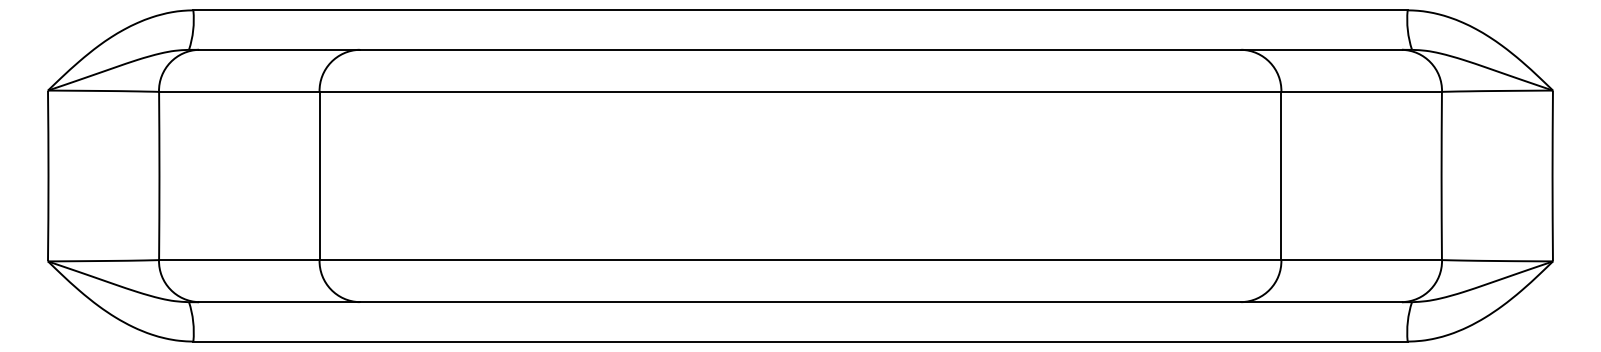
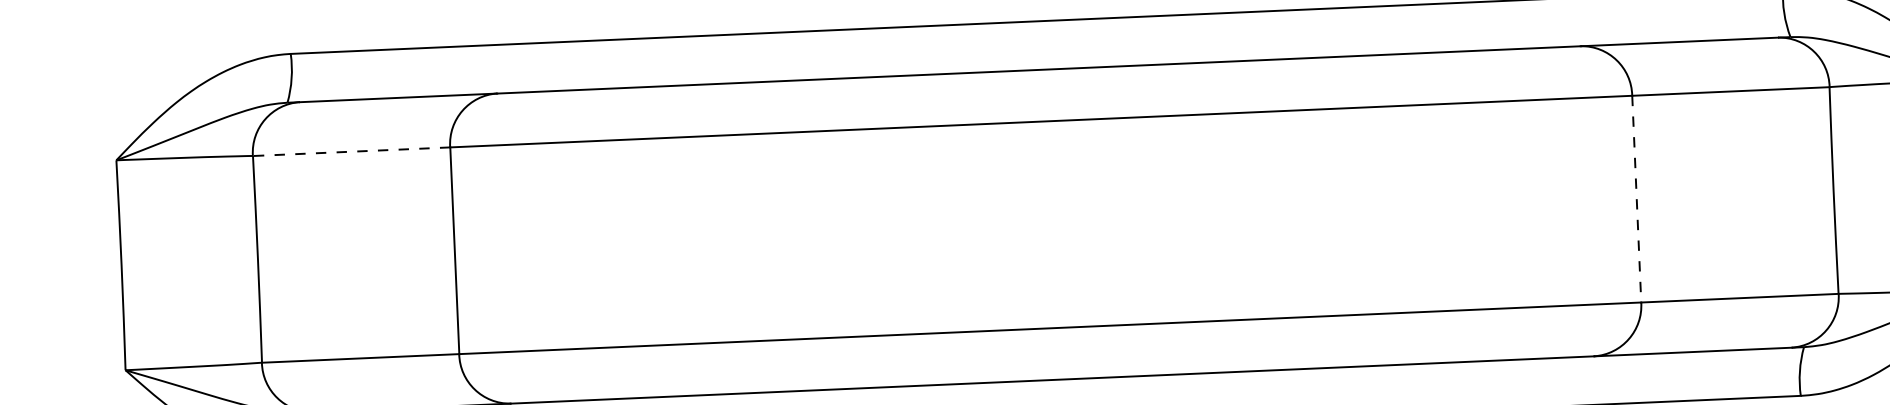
line: (238, 91) -> (350, 151), solid -> dashed
line: (1281, 176) -> (1636, 199), solid -> dashed

